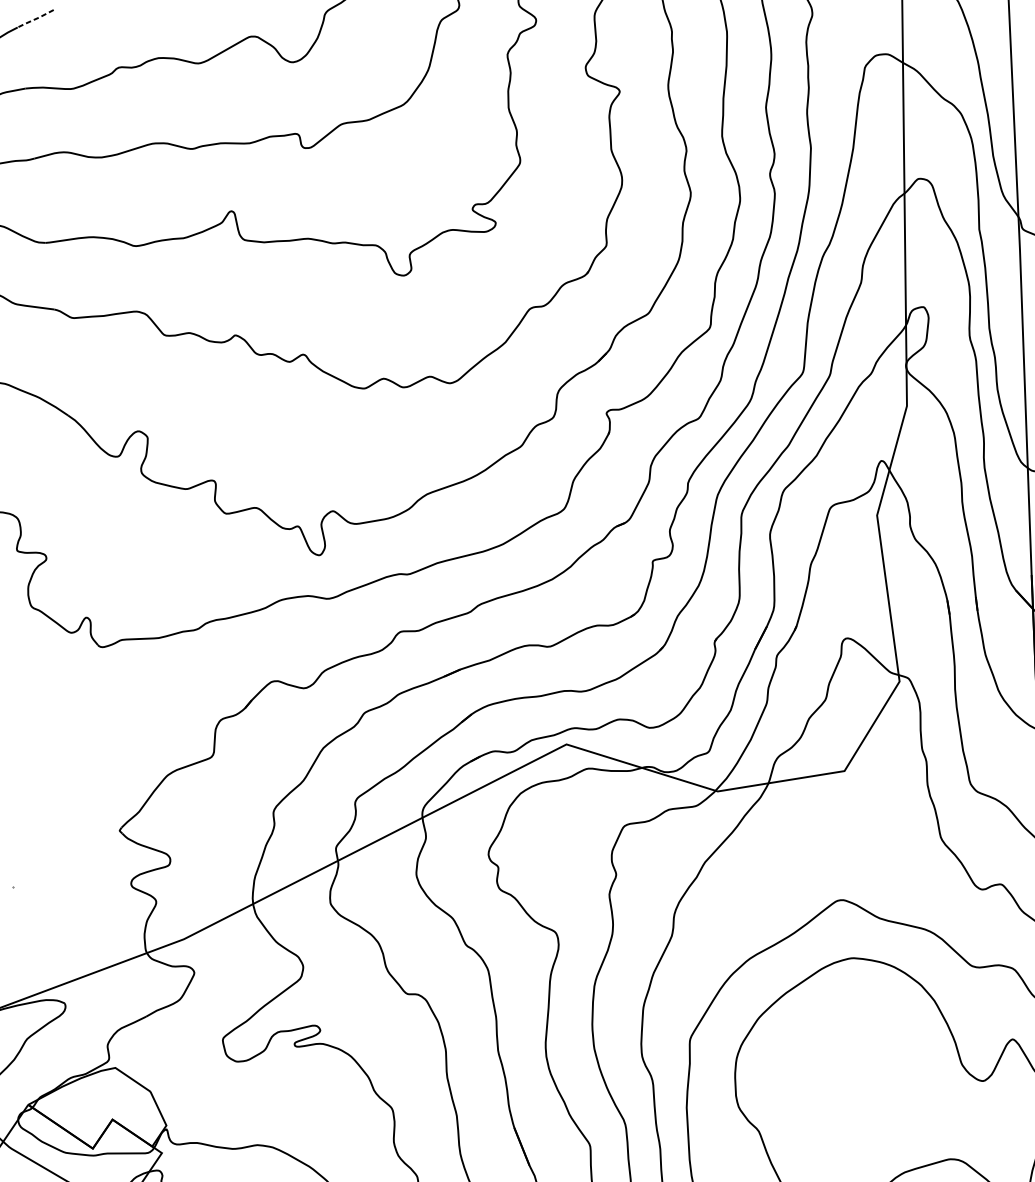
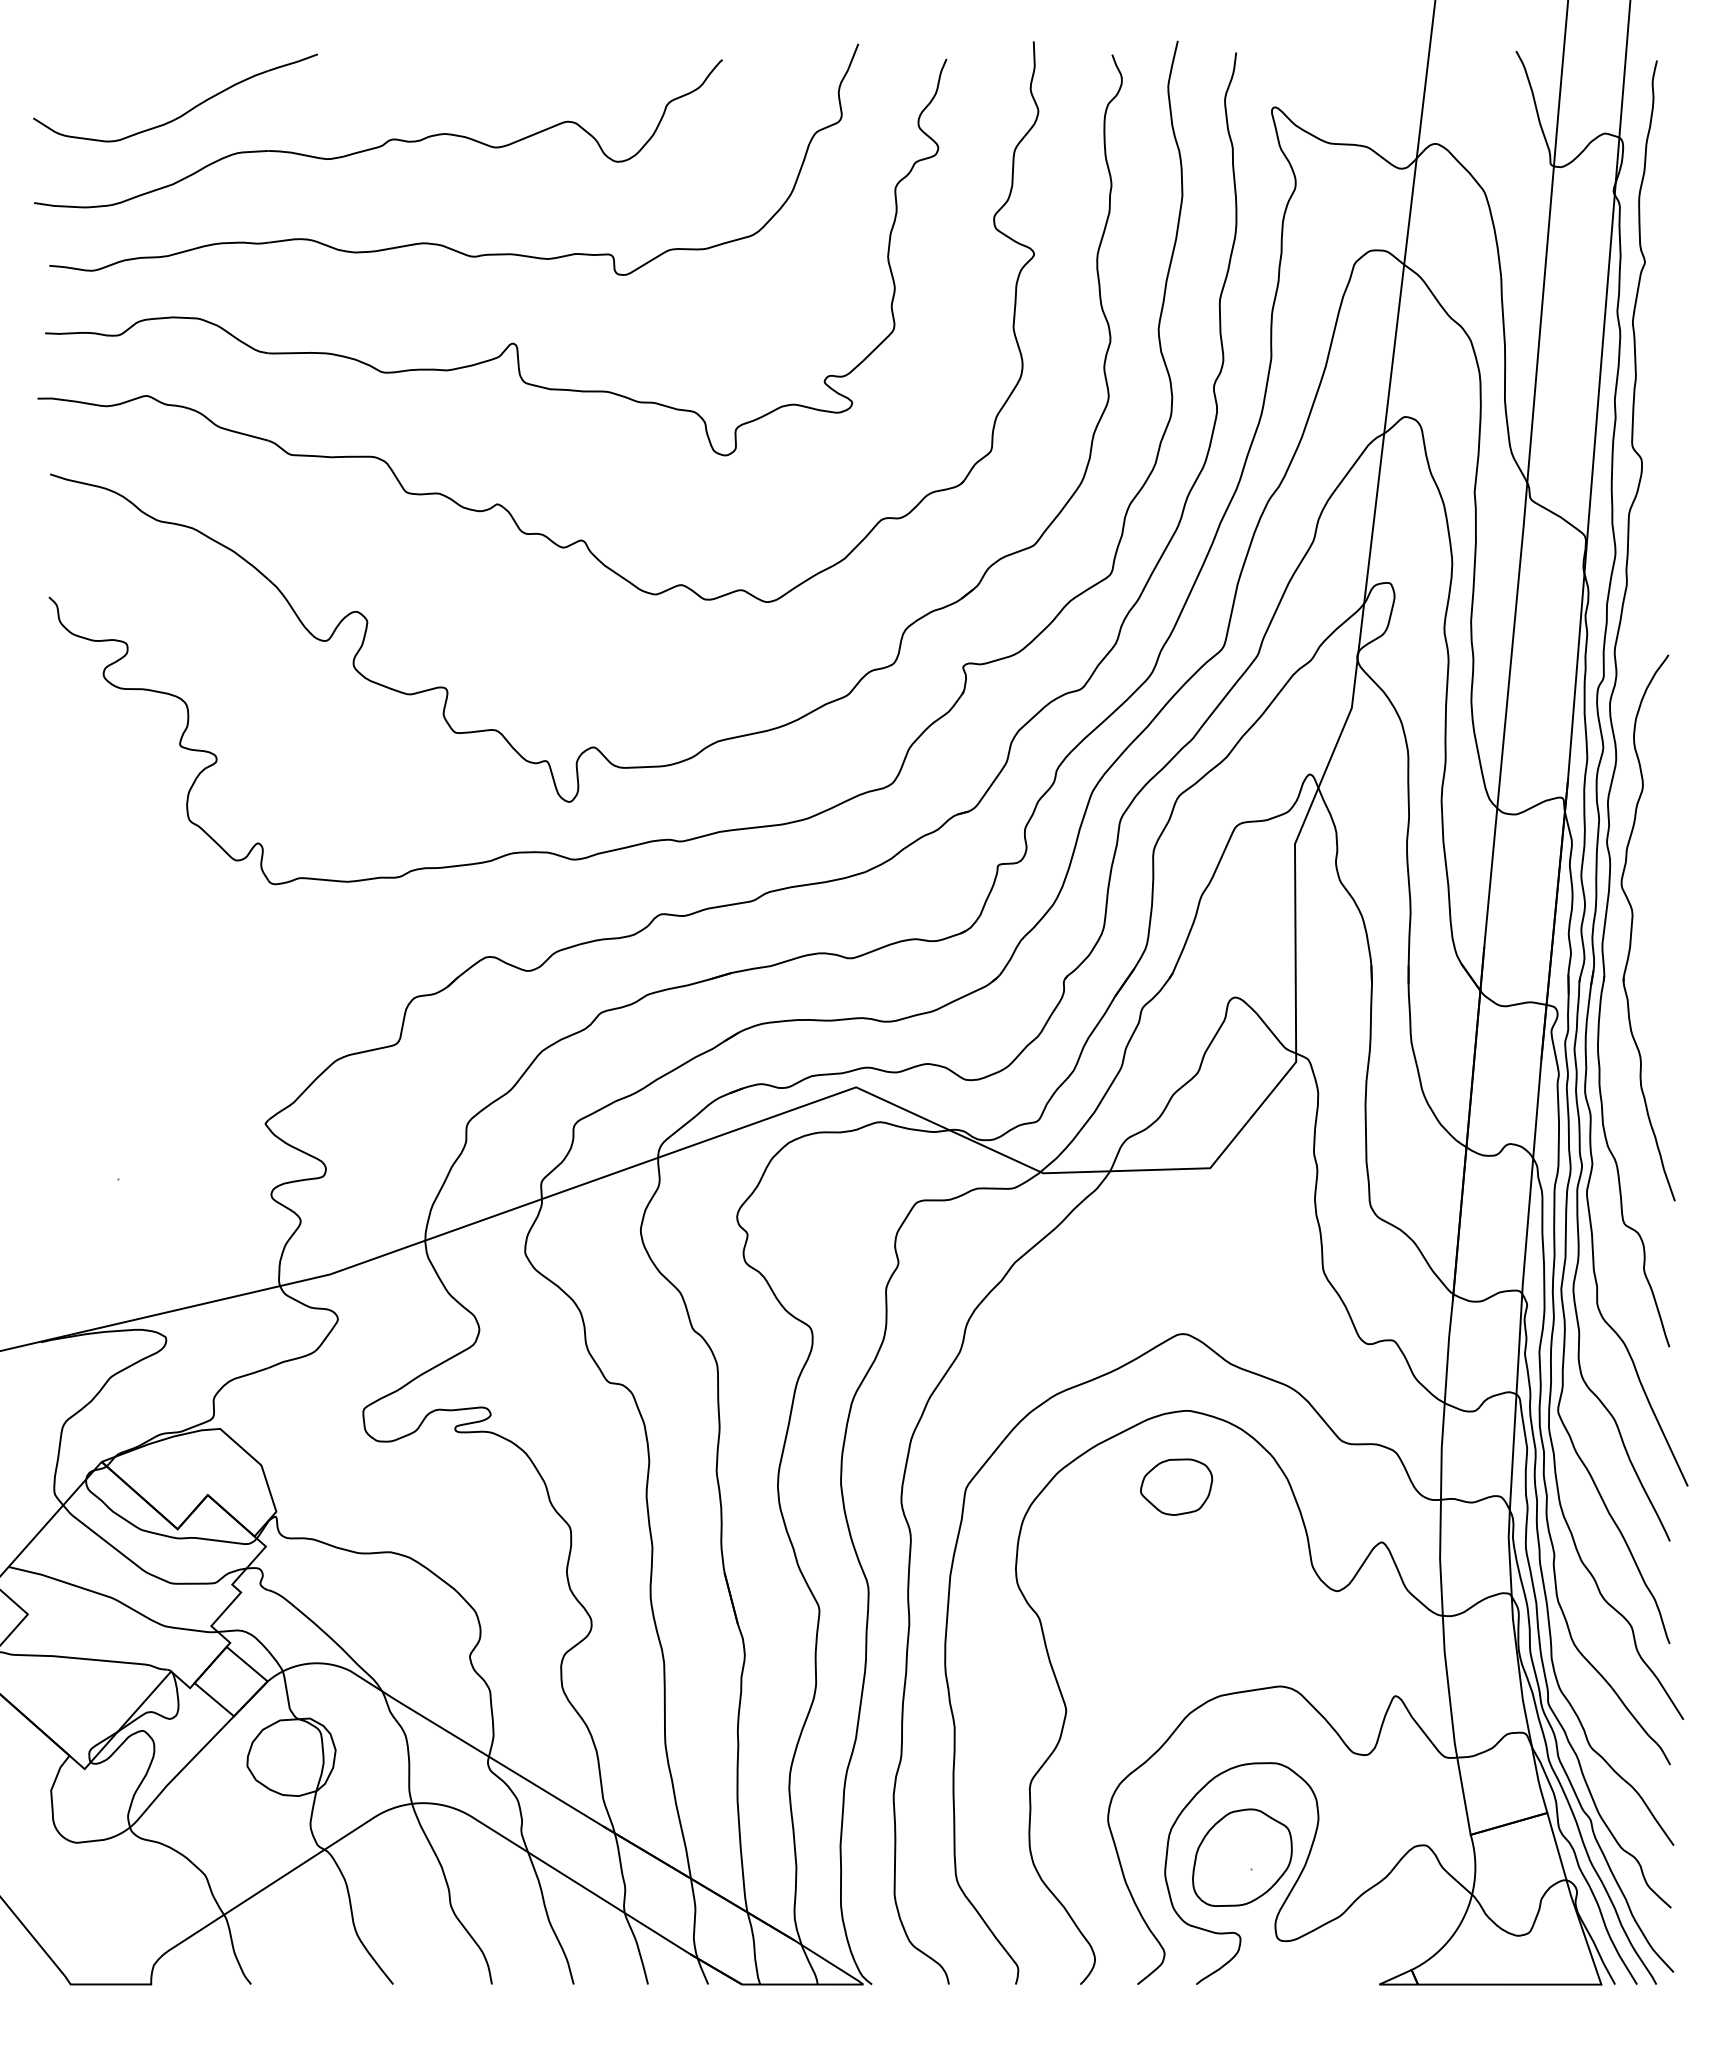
line: (36, 19) -> (293, 63), dashed -> solid
part: (850, 1017) -> (1176, 1486), added

